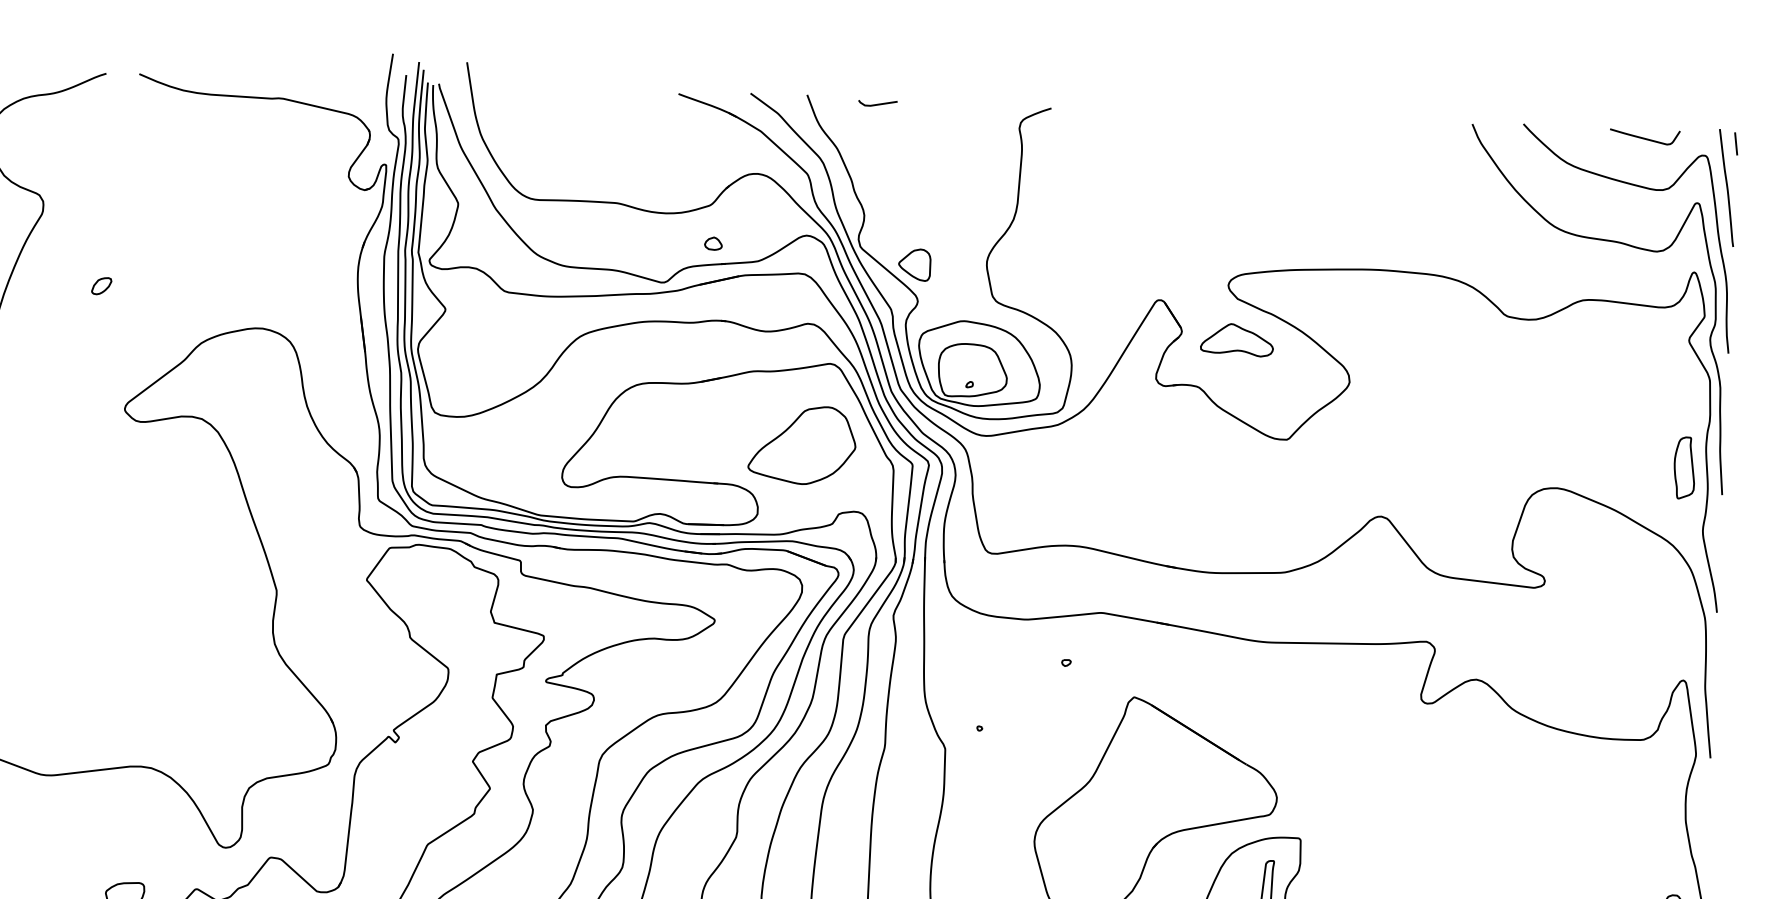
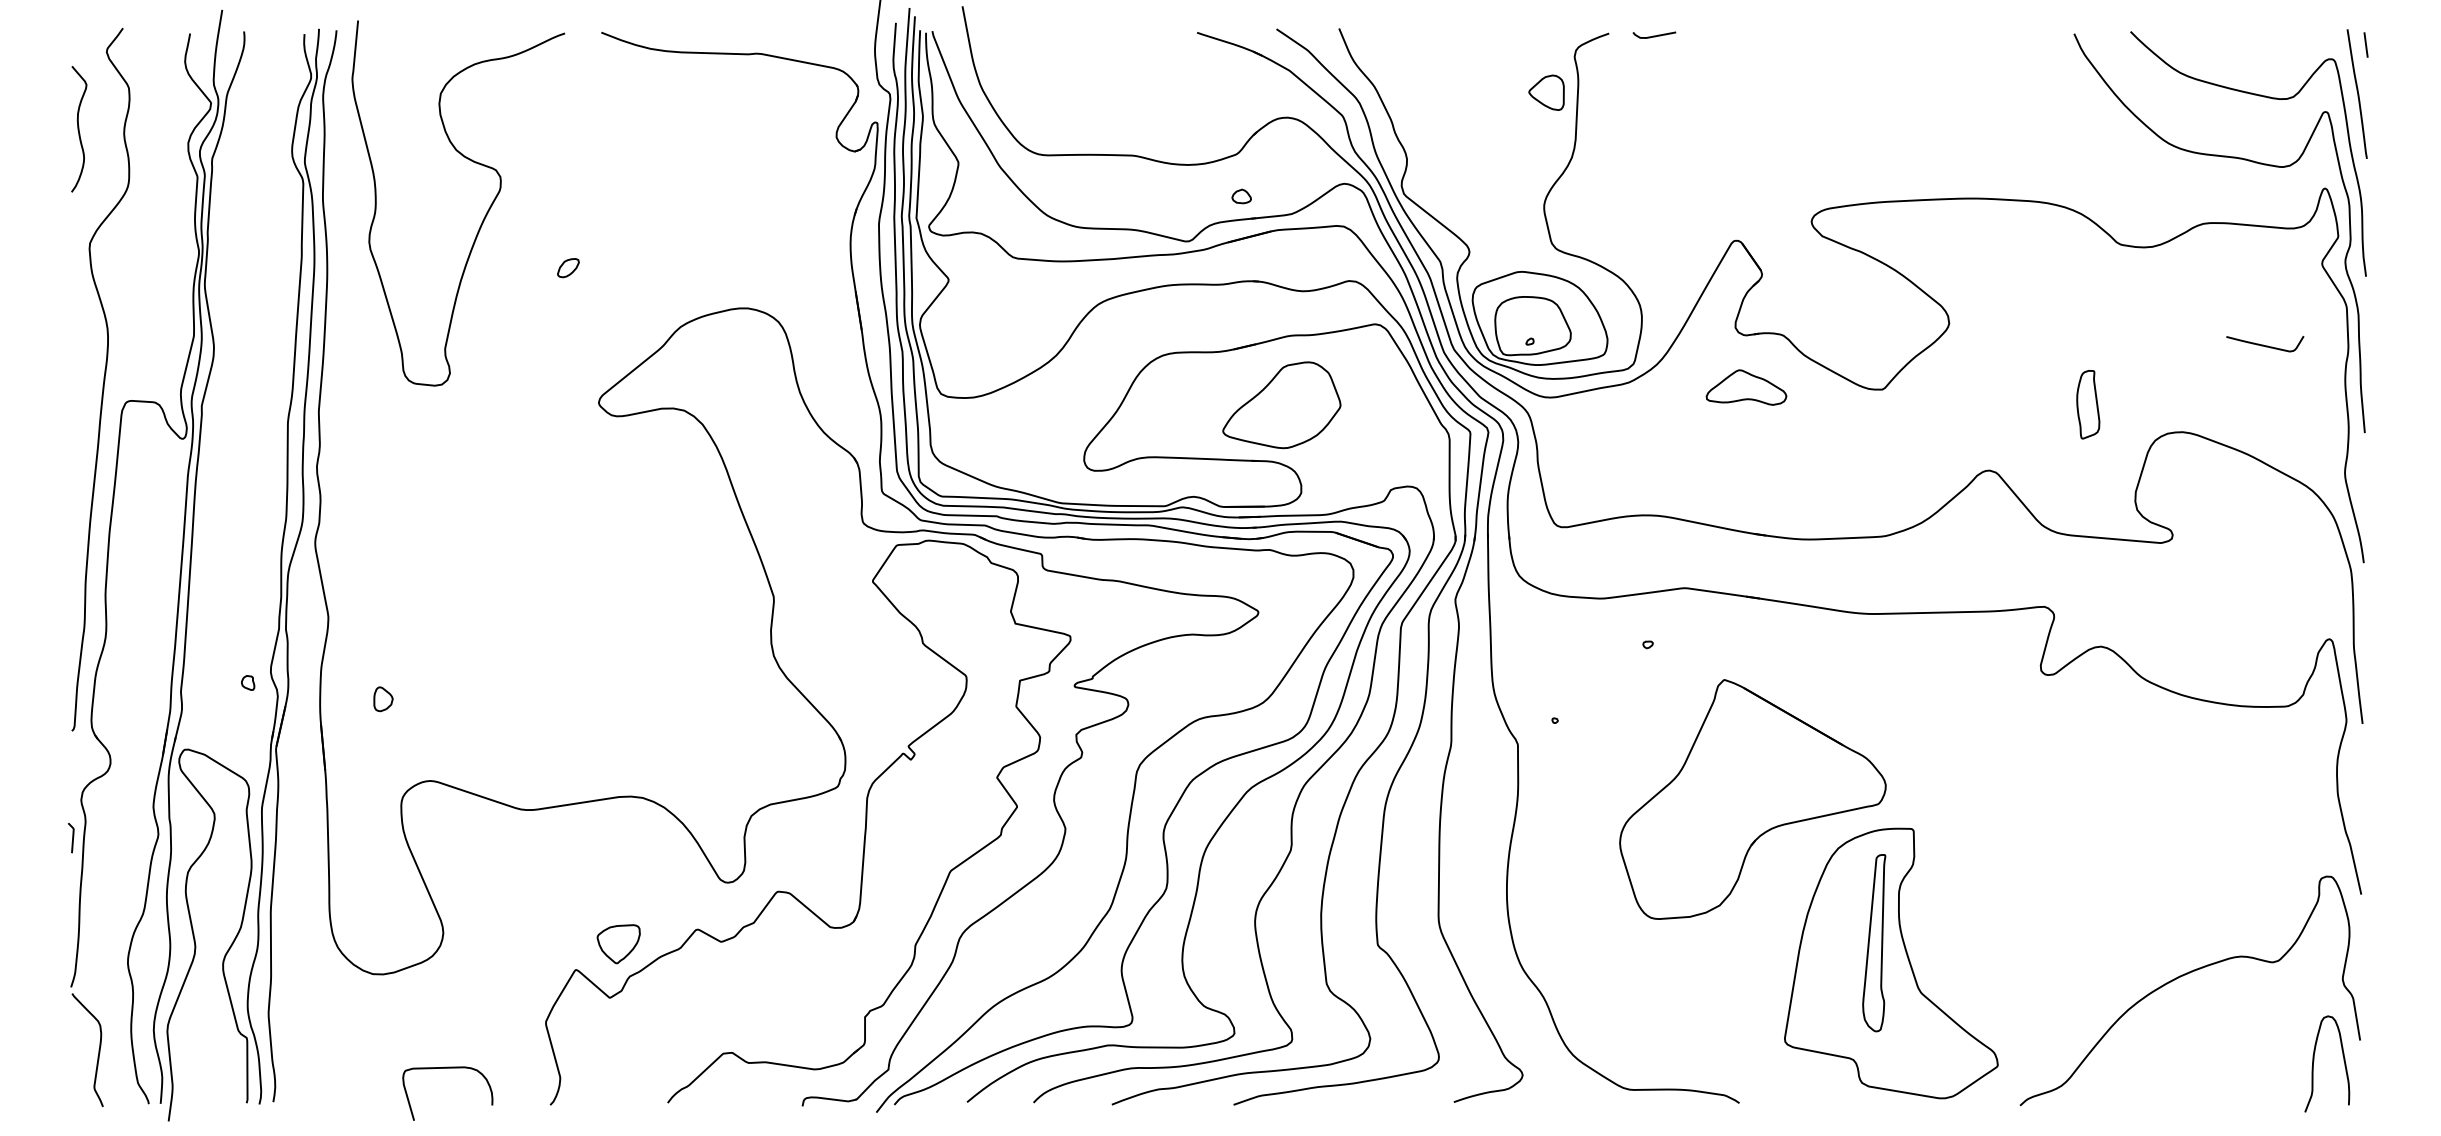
line: (877, 103) -> (1654, 35), moved
curve: (1645, 138) -> (2265, 345), moved
part: (914, 264) -> (1546, 92), moved
part: (1237, 339) -> (1746, 387), moved
part: (801, 445) -> (1281, 405), moved
part: (1684, 467) -> (2088, 404), moved

